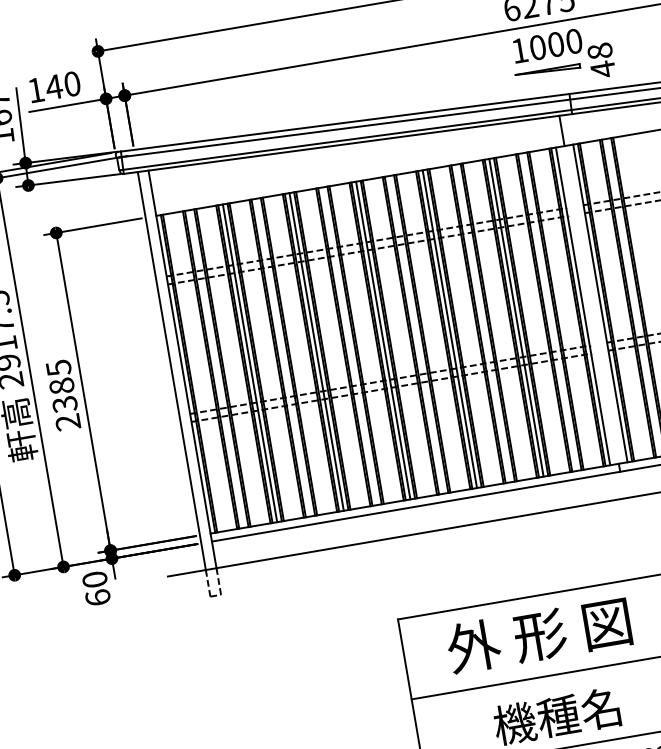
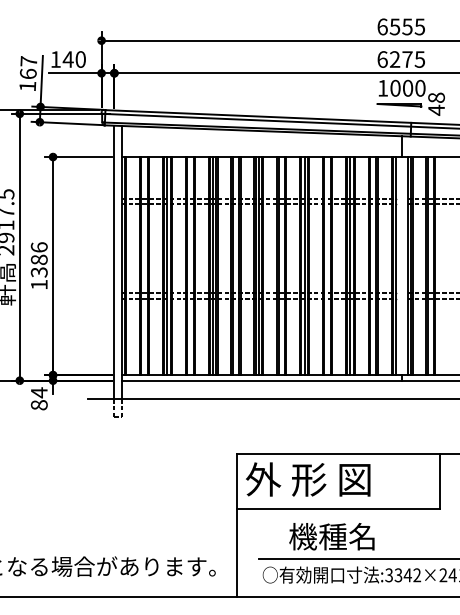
text: (62, 394) -> (38, 265), 2385 -> 1386
text: (95, 588) -> (38, 398), 60 -> 84
text: (539, 635) -> (308, 479), moved

